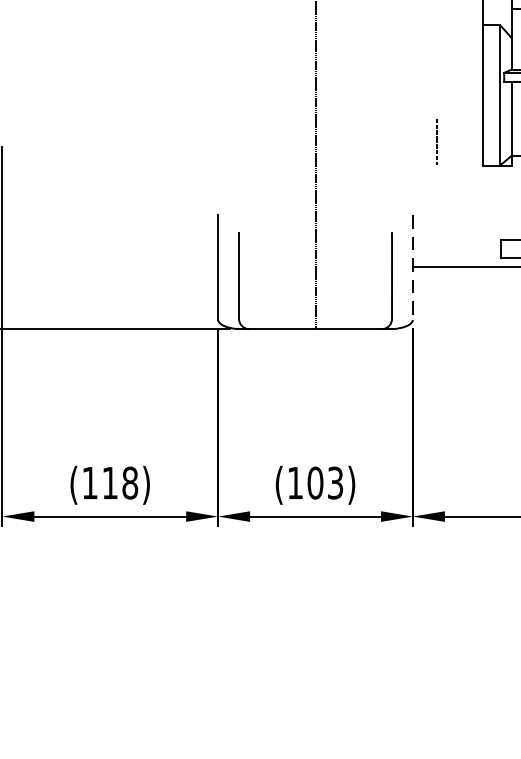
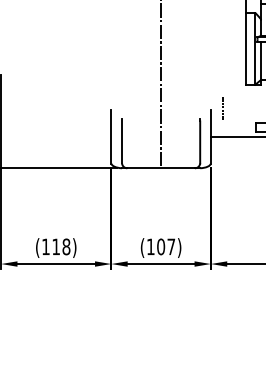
line: (435, 139) -> (222, 107), moved
line: (412, 266) -> (210, 136), dashed -> solid
text: (335, 482) -> (171, 246), (103) -> (107)

